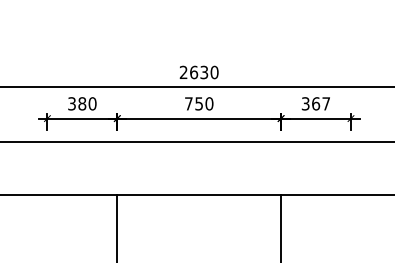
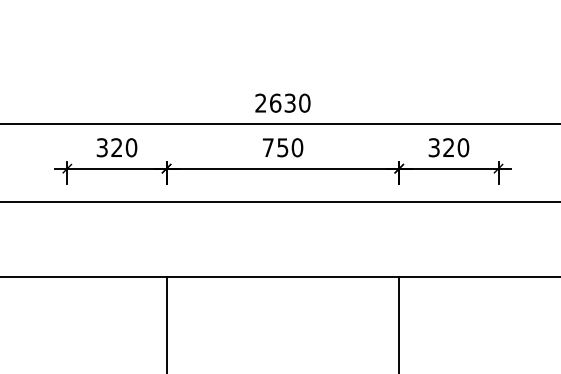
text: (82, 103) -> (117, 147), 380 -> 320
text: (321, 103) -> (456, 147), 367 -> 320

